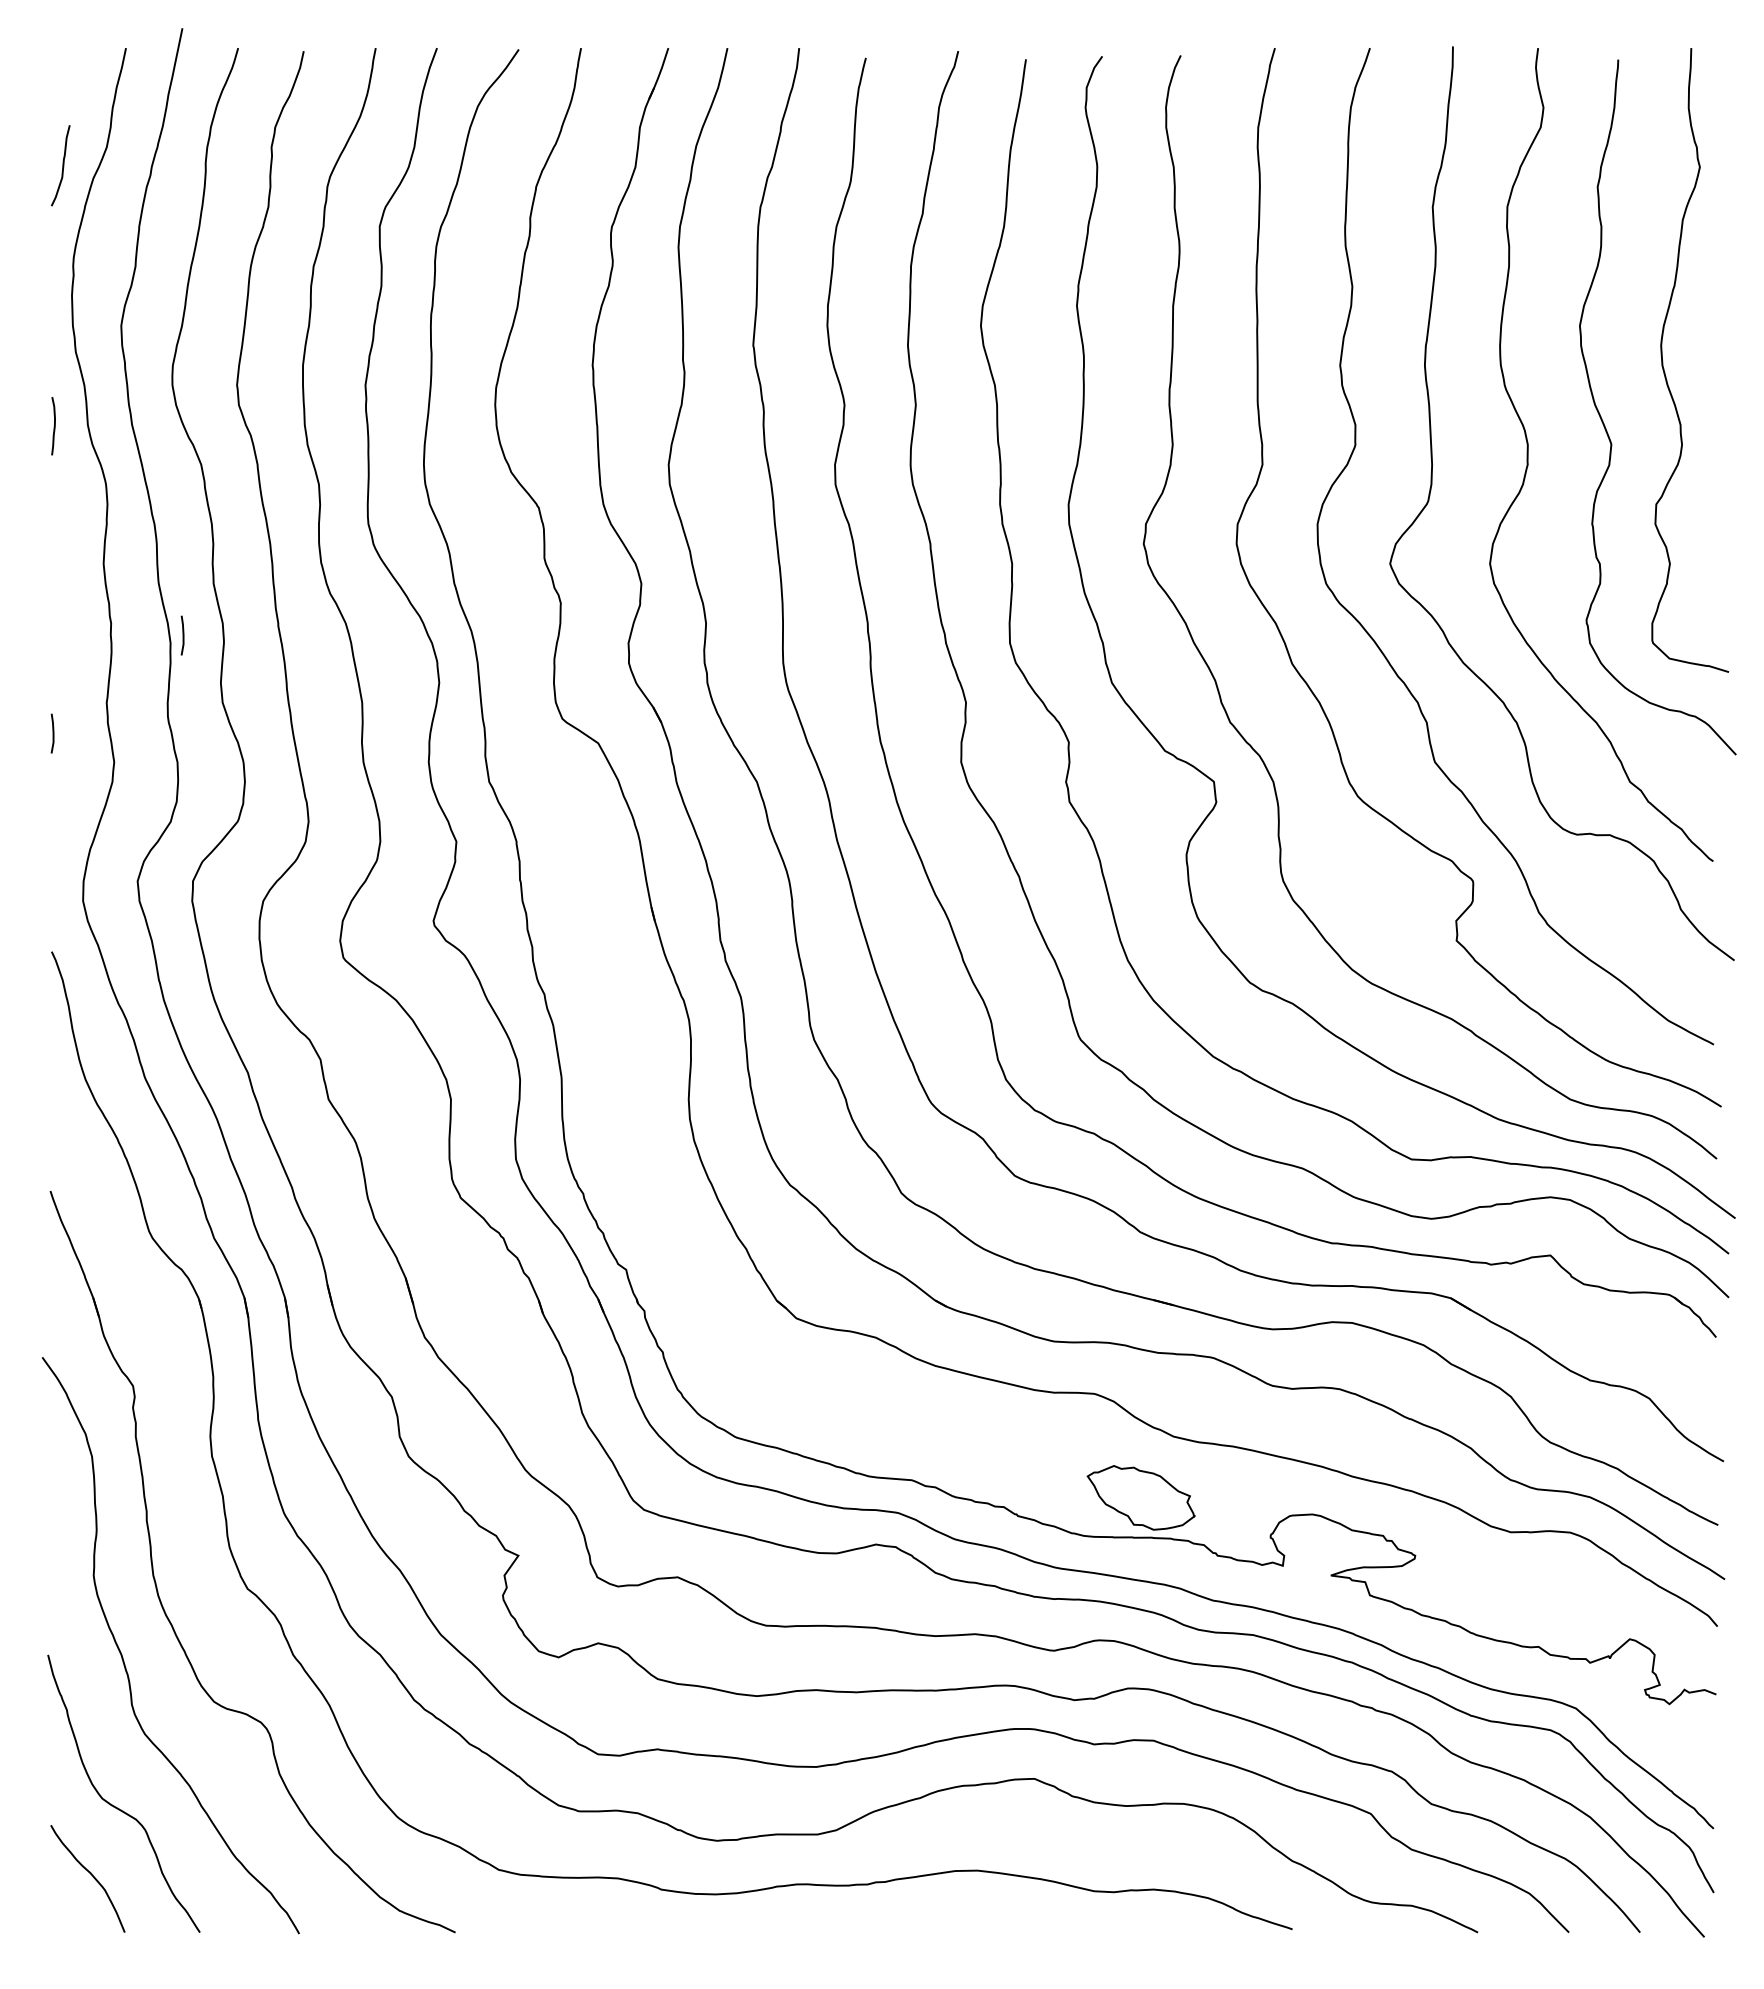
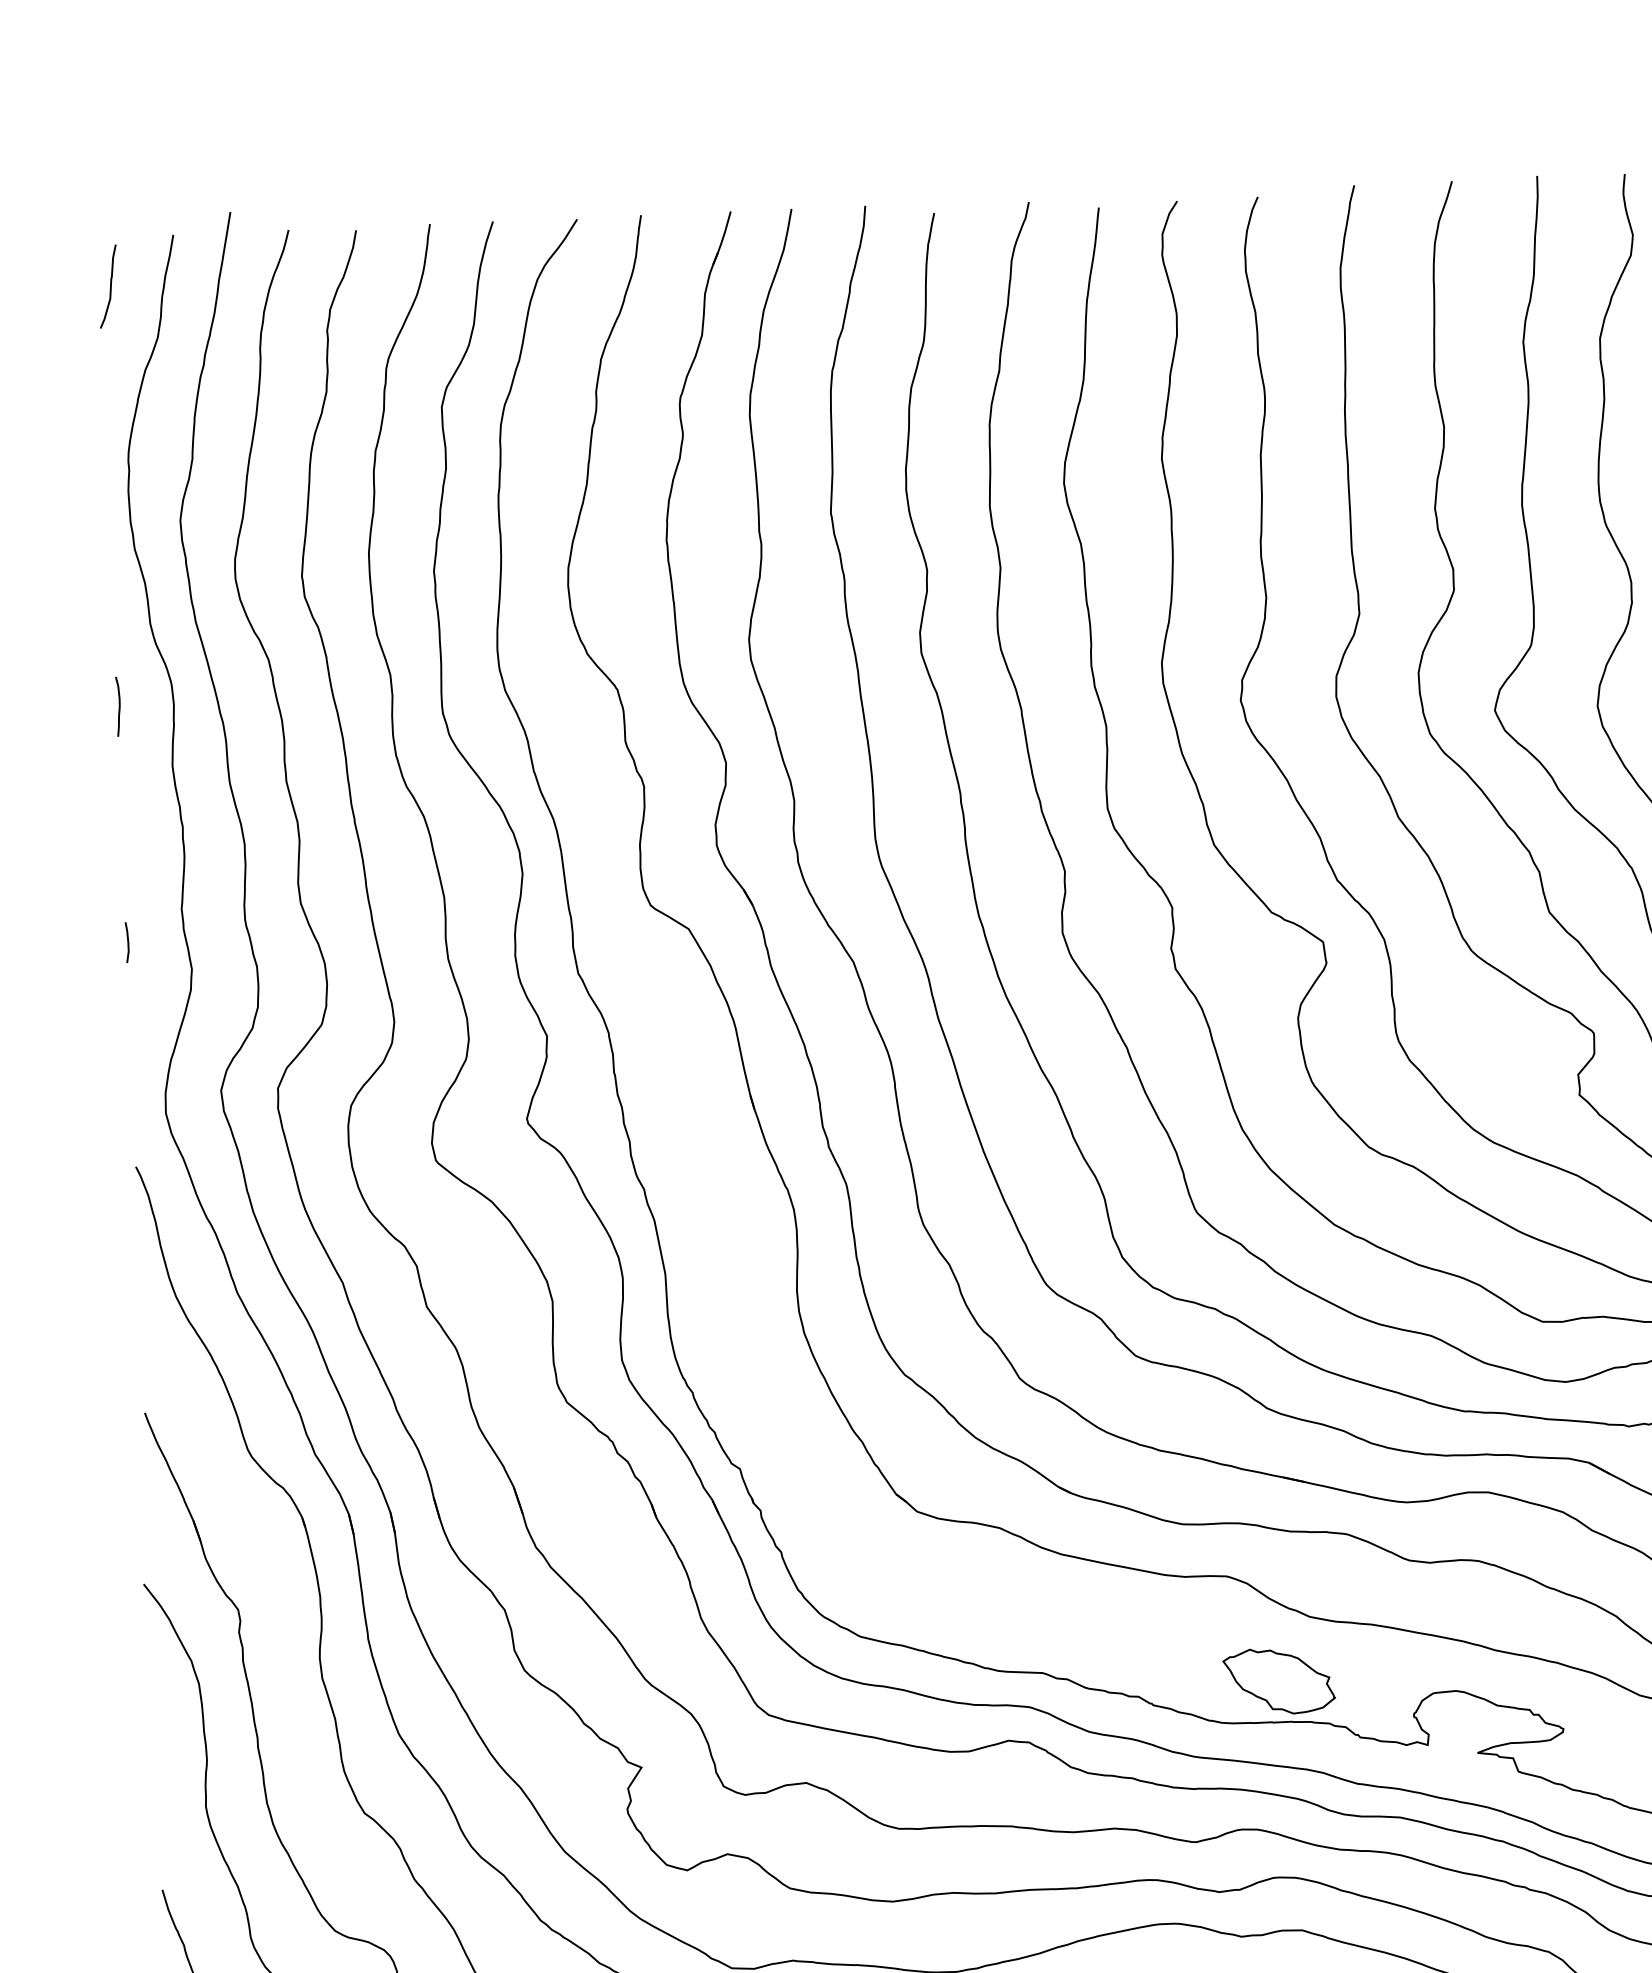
curve: (62, 165) -> (110, 286), moved
curve: (53, 426) -> (118, 707), moved
line: (182, 635) -> (256, 836), removed

